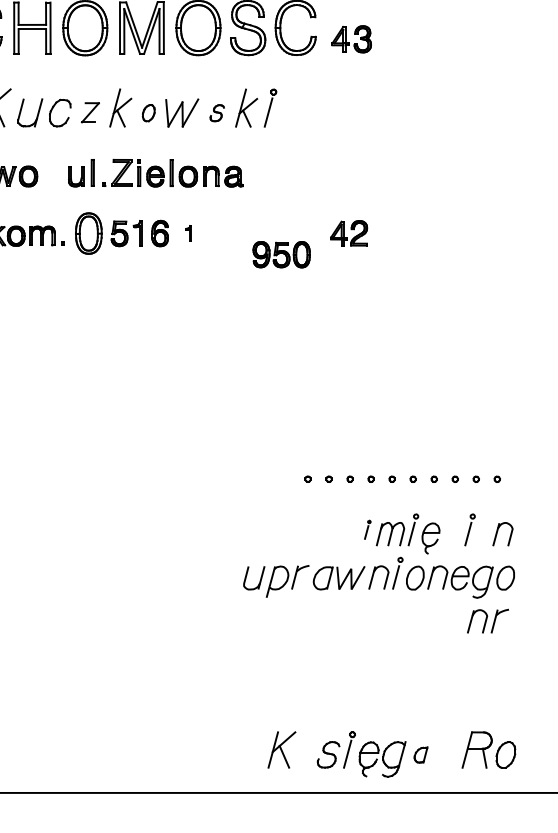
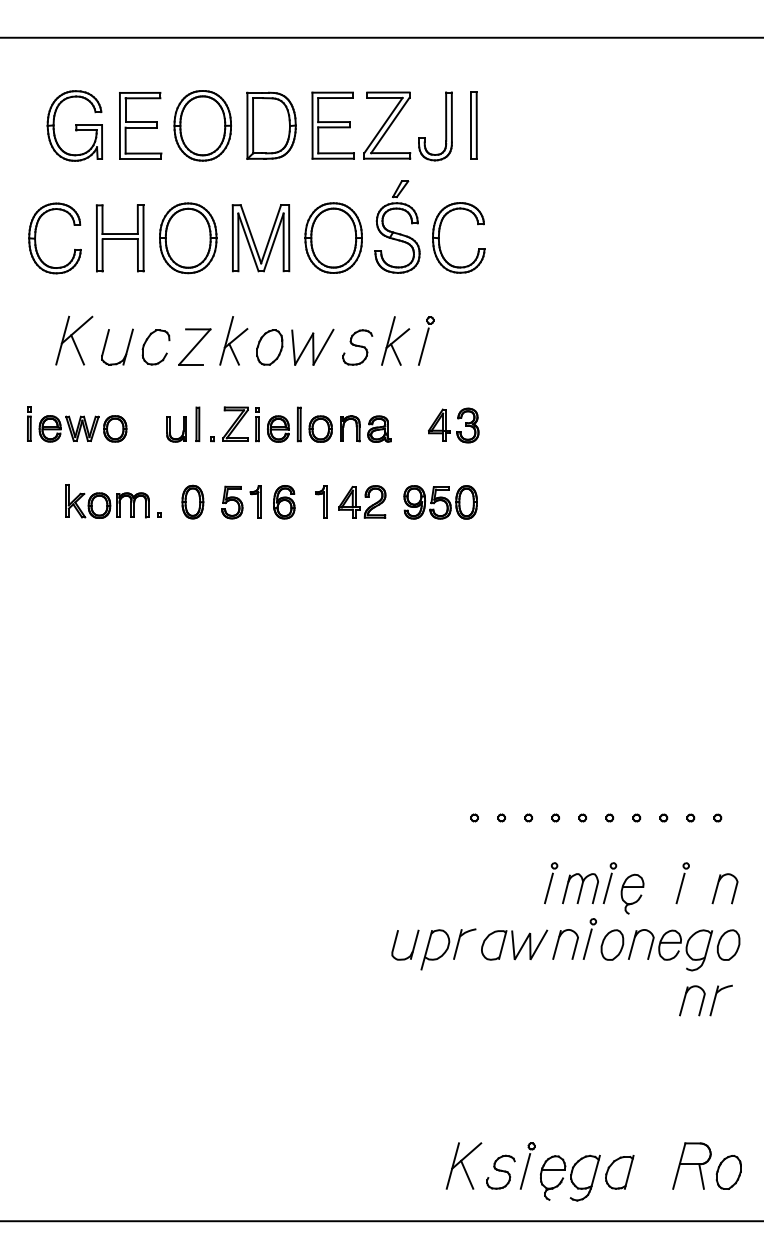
part: (351, 39) -> (453, 425), moved
part: (90, 112) -> (194, 346), size x1.43
part: (148, 113) -> (269, 347), size x1.67
part: (216, 113) -> (357, 347), size x1.67
part: (88, 233) -> (192, 501), size x0.62
part: (188, 233) -> (321, 501), size x1.67
part: (349, 233) -> (362, 501), moved
part: (281, 254) -> (440, 502), moved
part: (367, 530) -> (551, 883), size x1.67
part: (281, 749) -> (463, 1165), moved
part: (420, 755) -> (619, 1172), size x1.67

